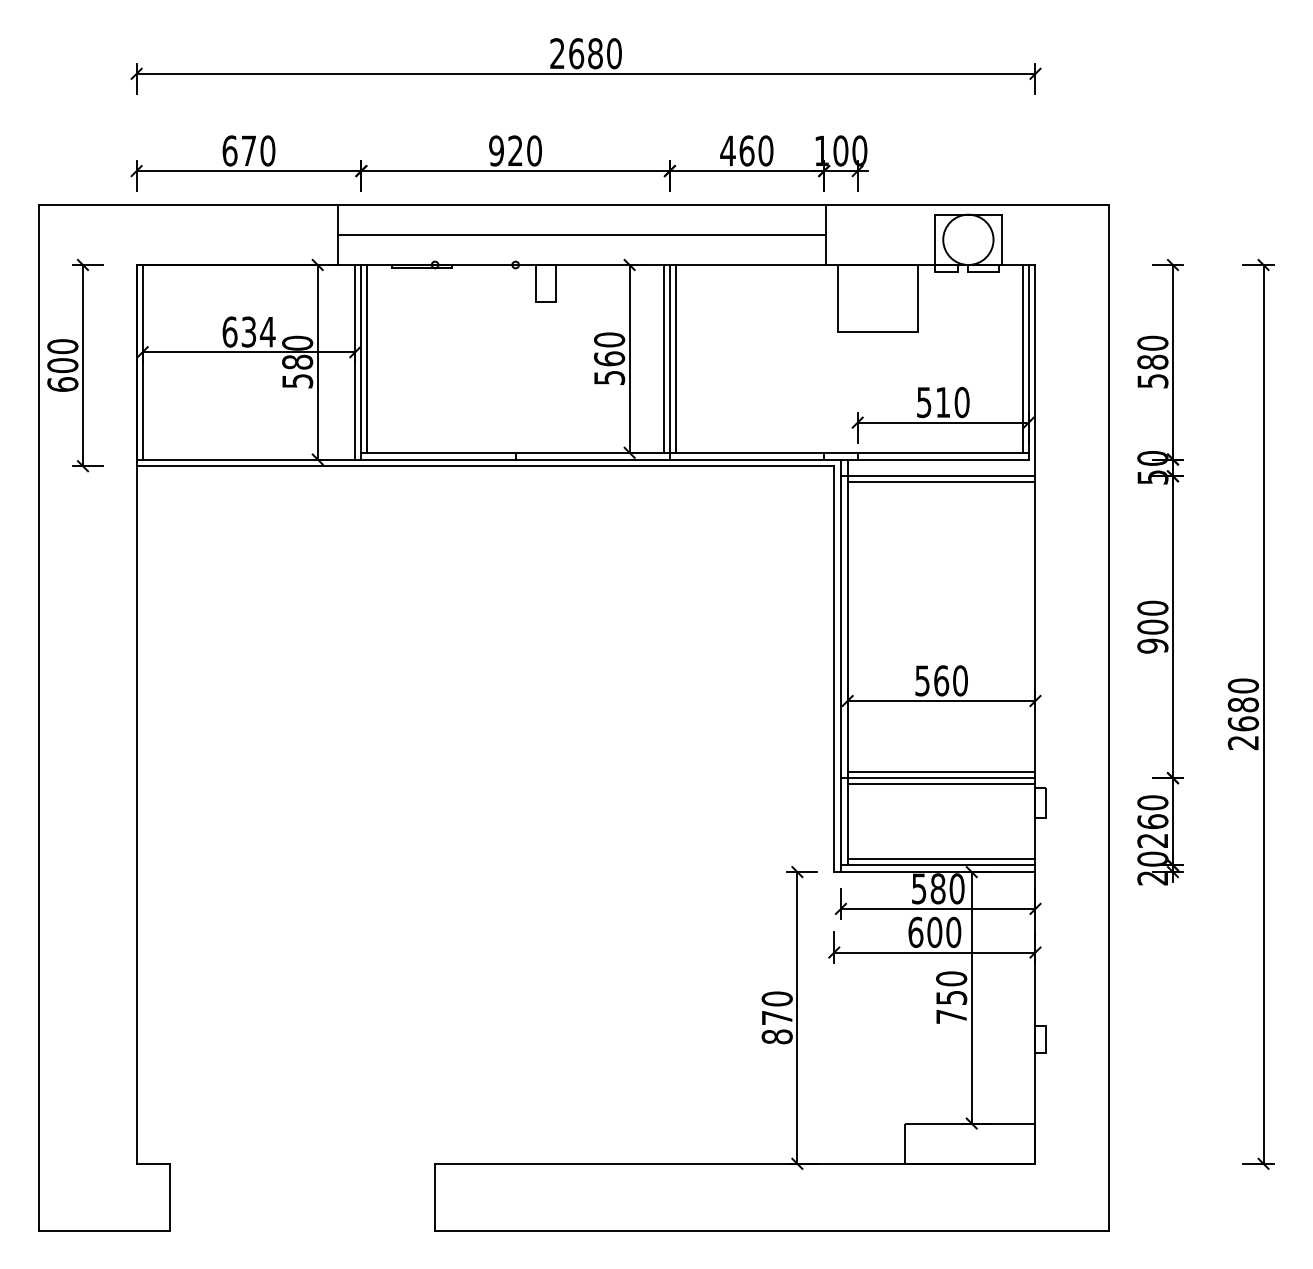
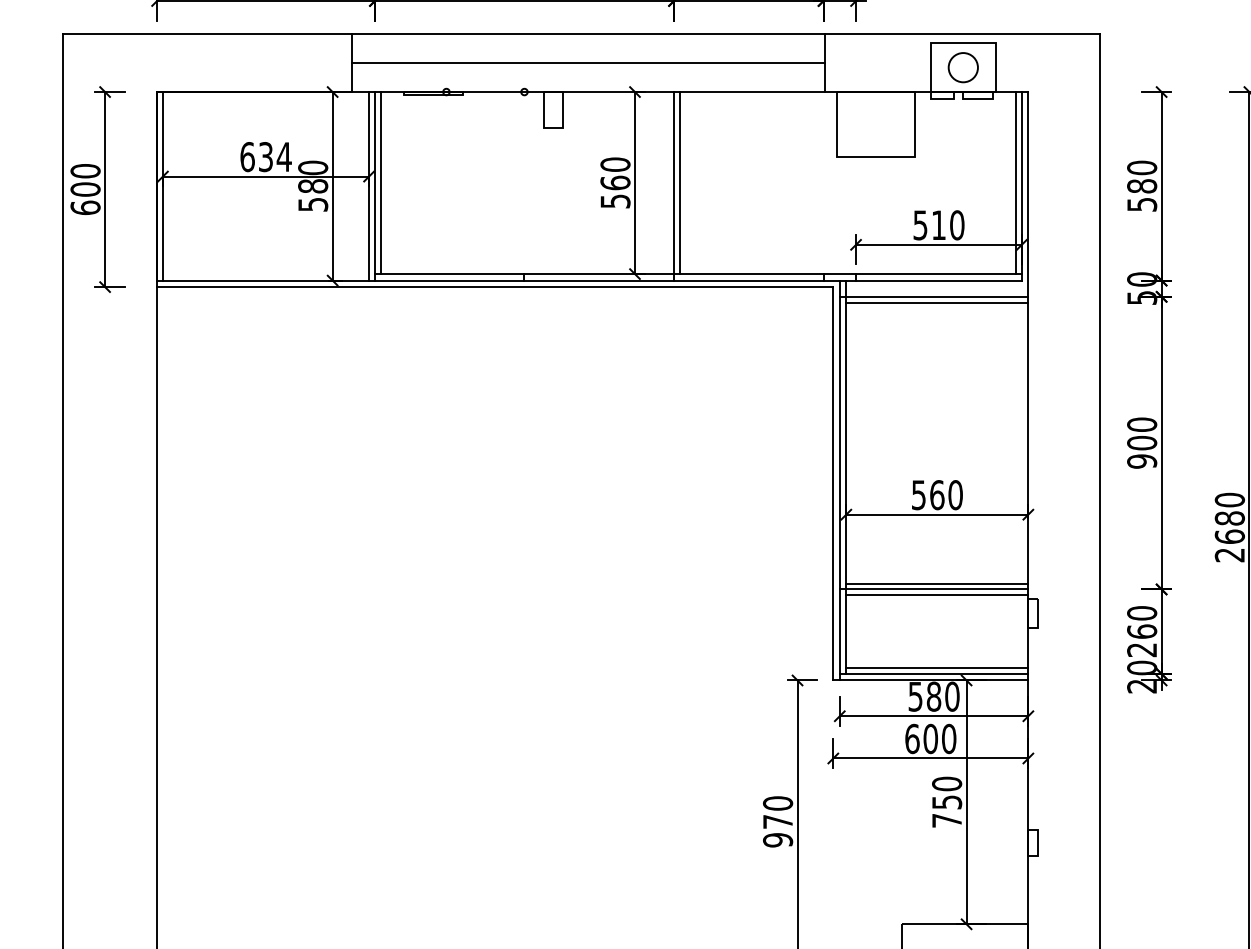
circle: (968, 239) -> (963, 67), size x0.6
line: (663, 358) -> (667, 182), removed
text: (776, 1036) -> (777, 839), 870 -> 970

